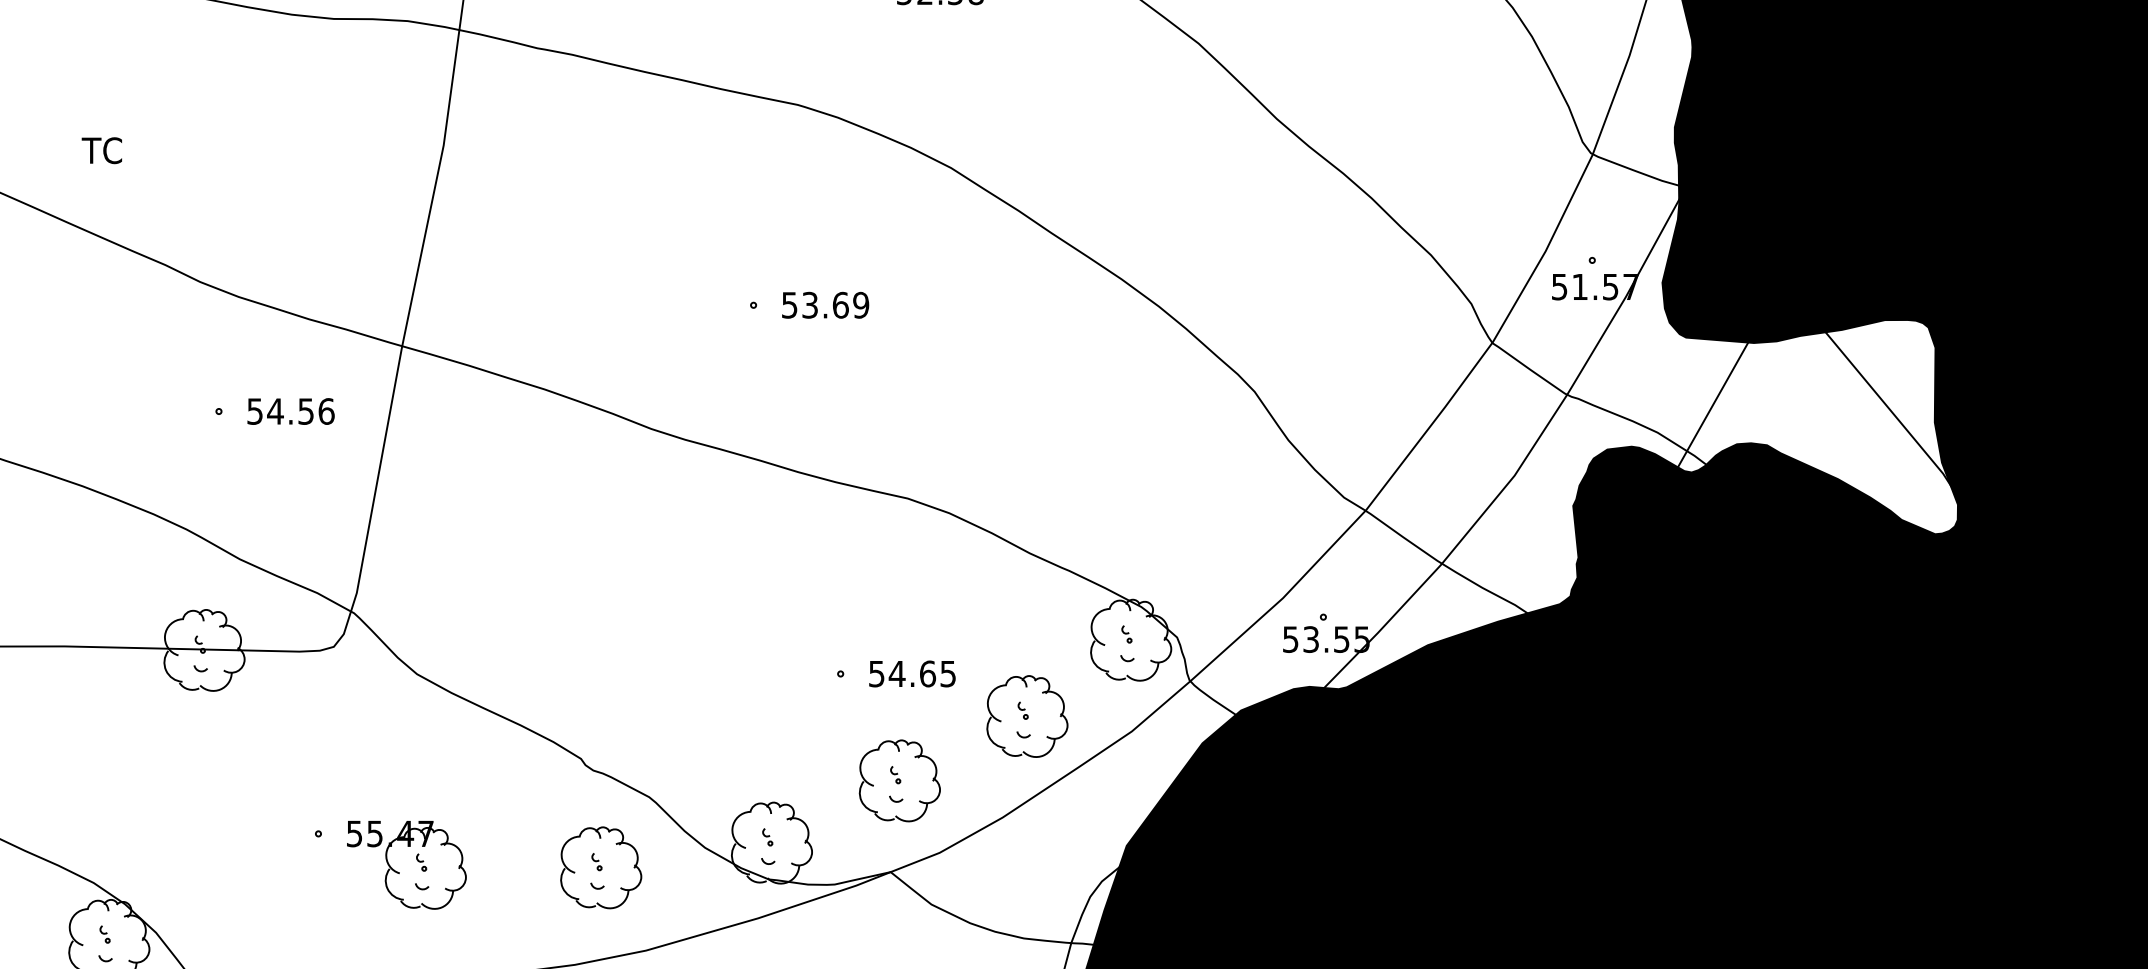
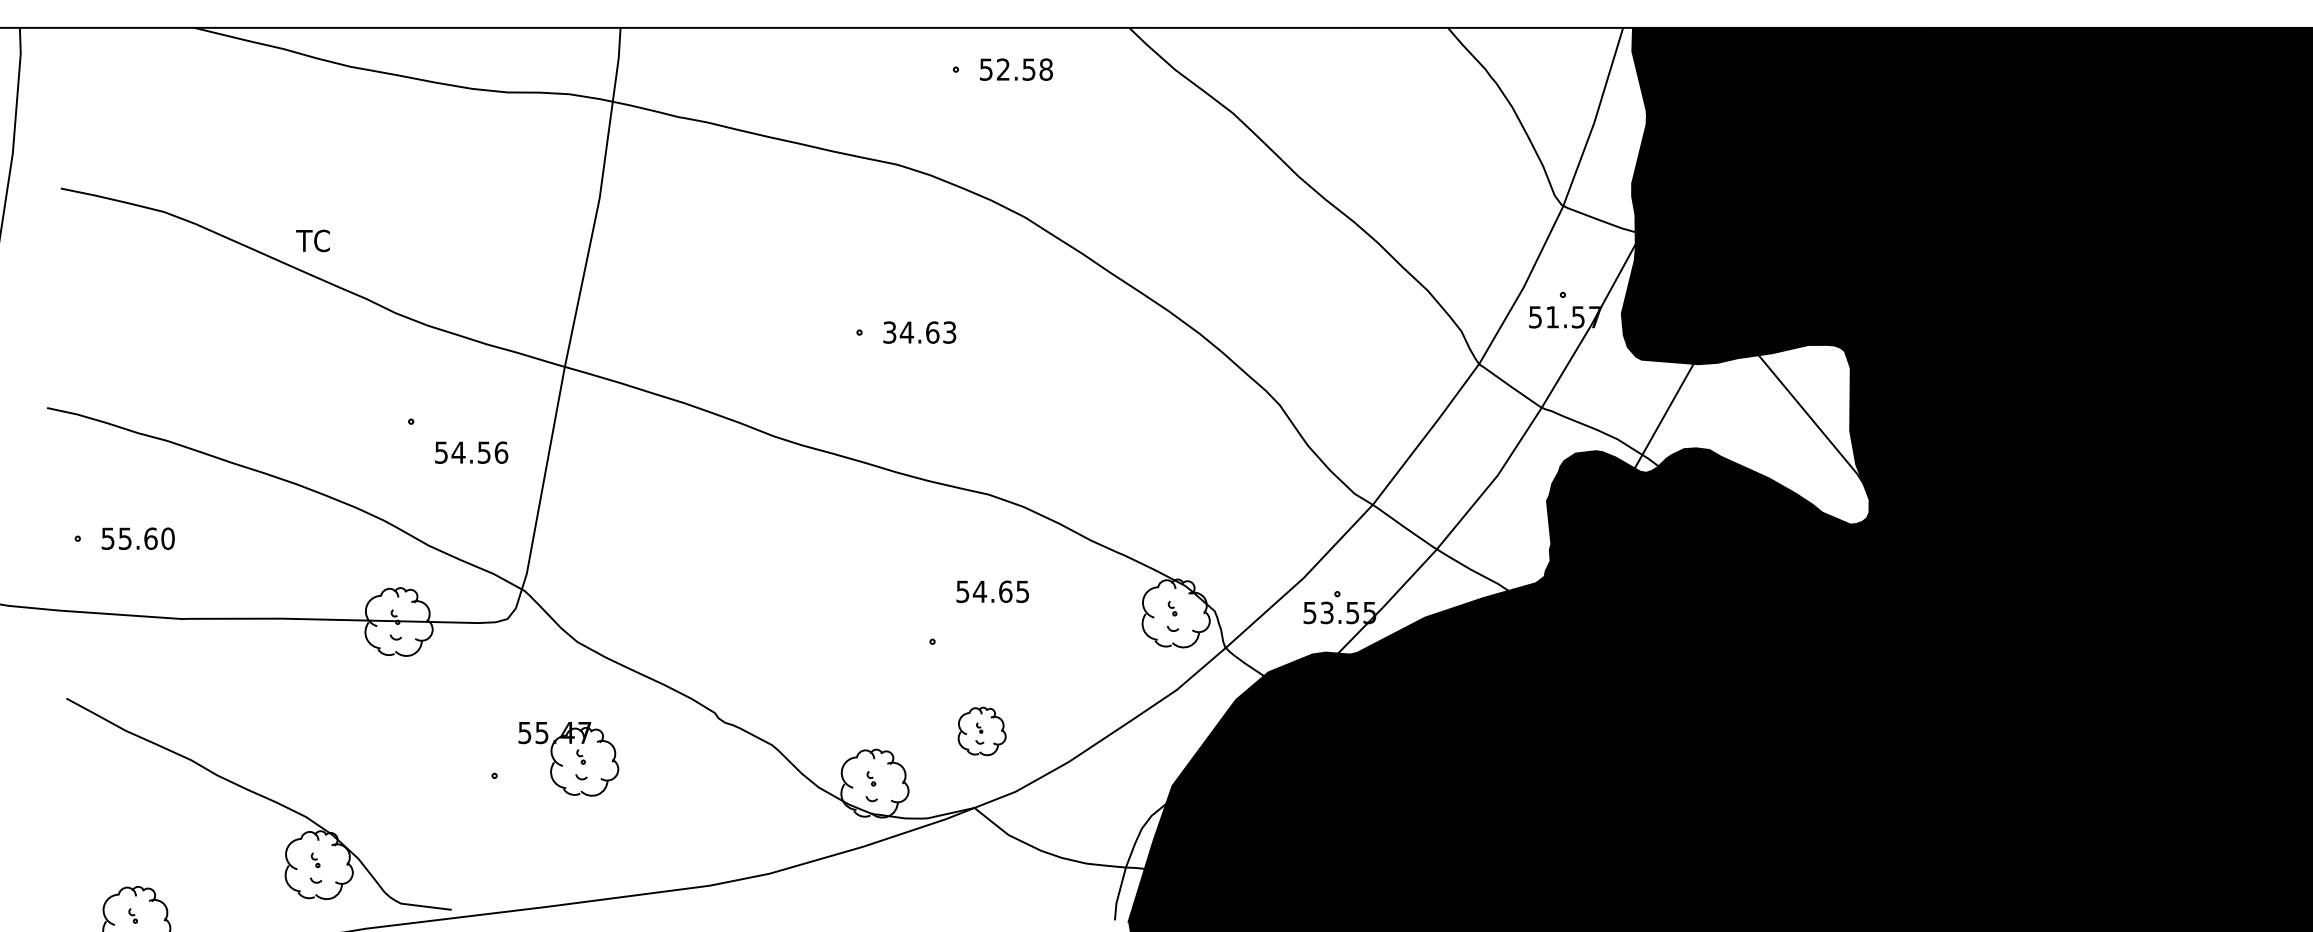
text: (101, 150) -> (312, 240), moved
text: (826, 305) -> (920, 332), 53.69 -> 34.63
text: (290, 411) -> (471, 452), moved
text: (912, 673) -> (992, 591), moved
part: (1026, 716) -> (1088, 677), removed
part: (899, 780) -> (981, 731), size x0.7
part: (406, 865) -> (568, 759), moved
part: (600, 867) -> (731, 804), removed

